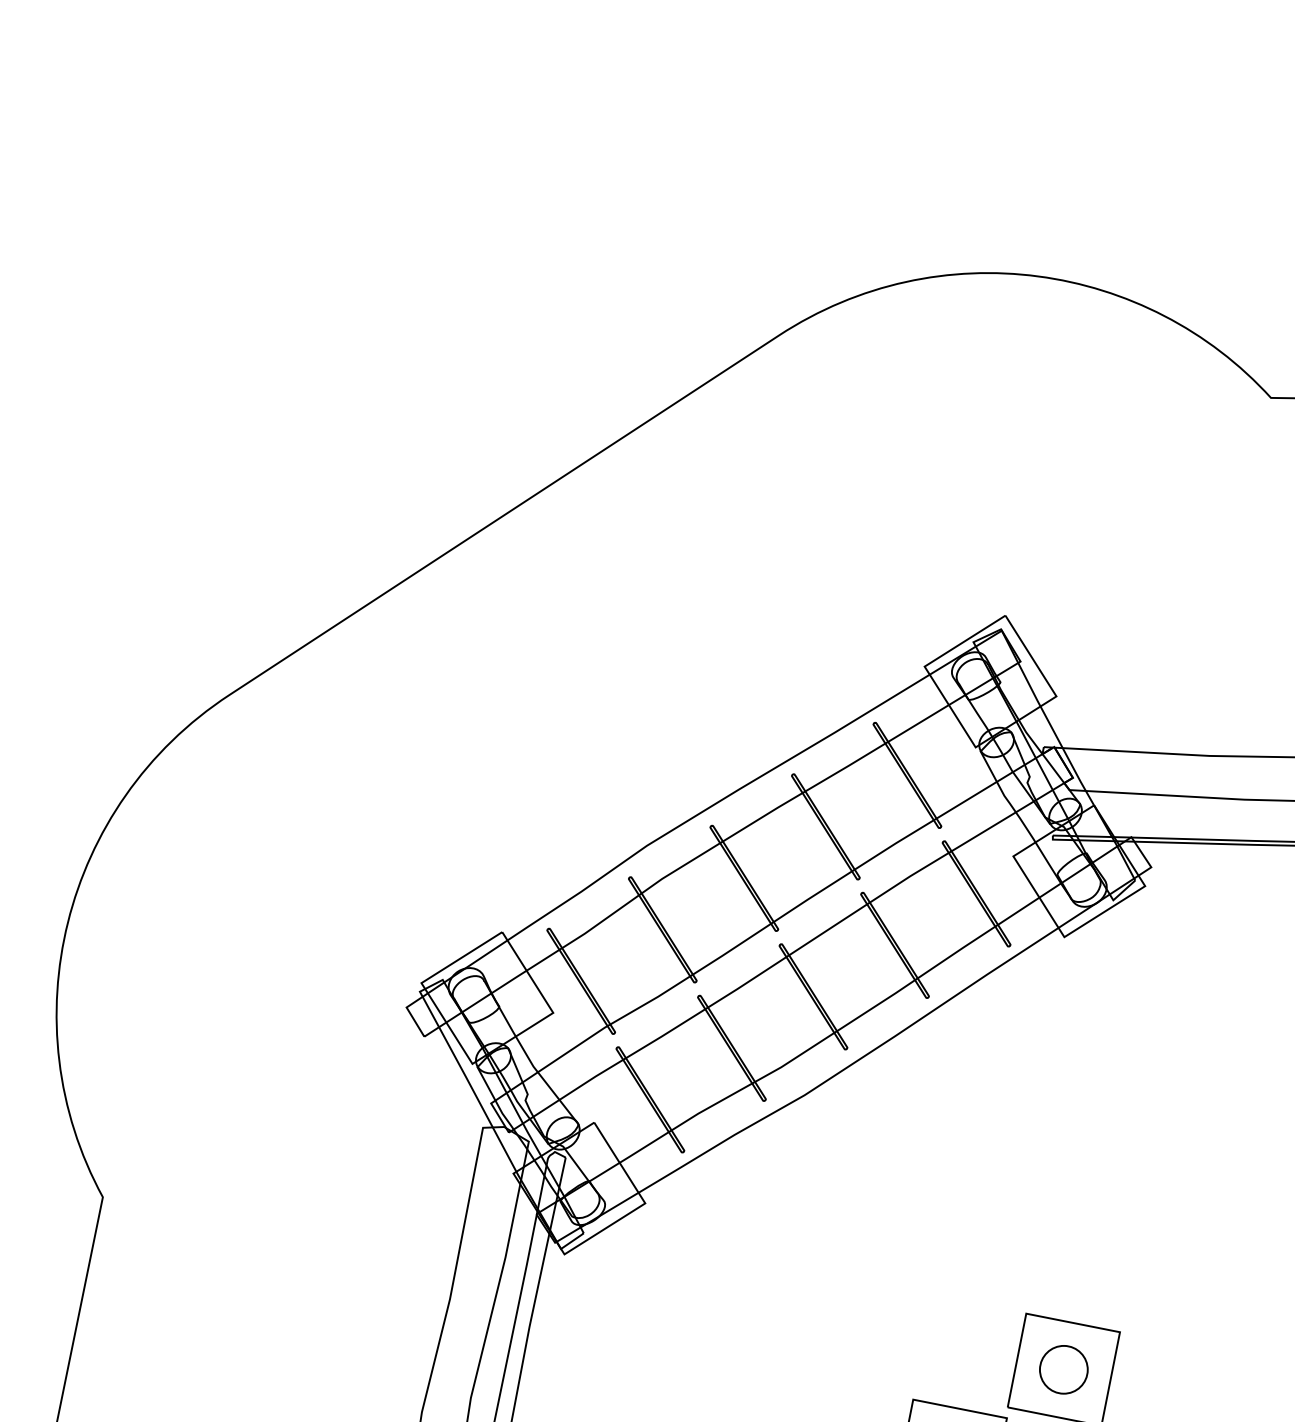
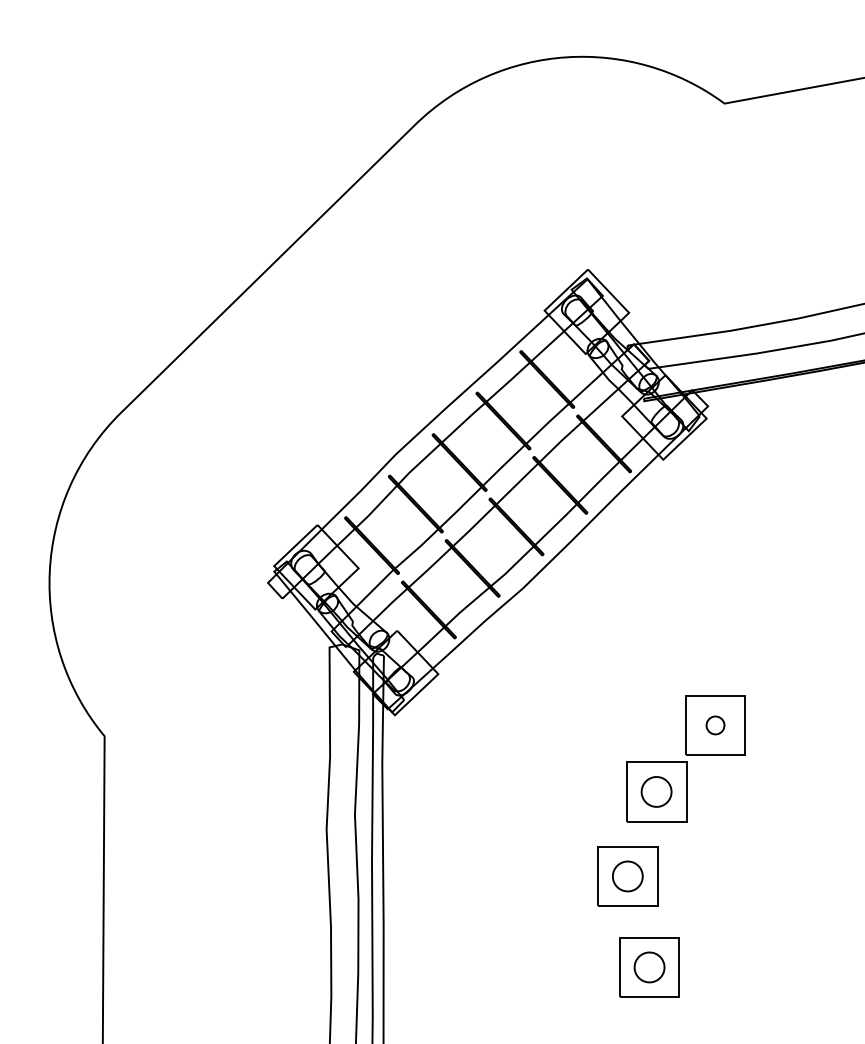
part: (1063, 1369) -> (715, 725), size x0.6

